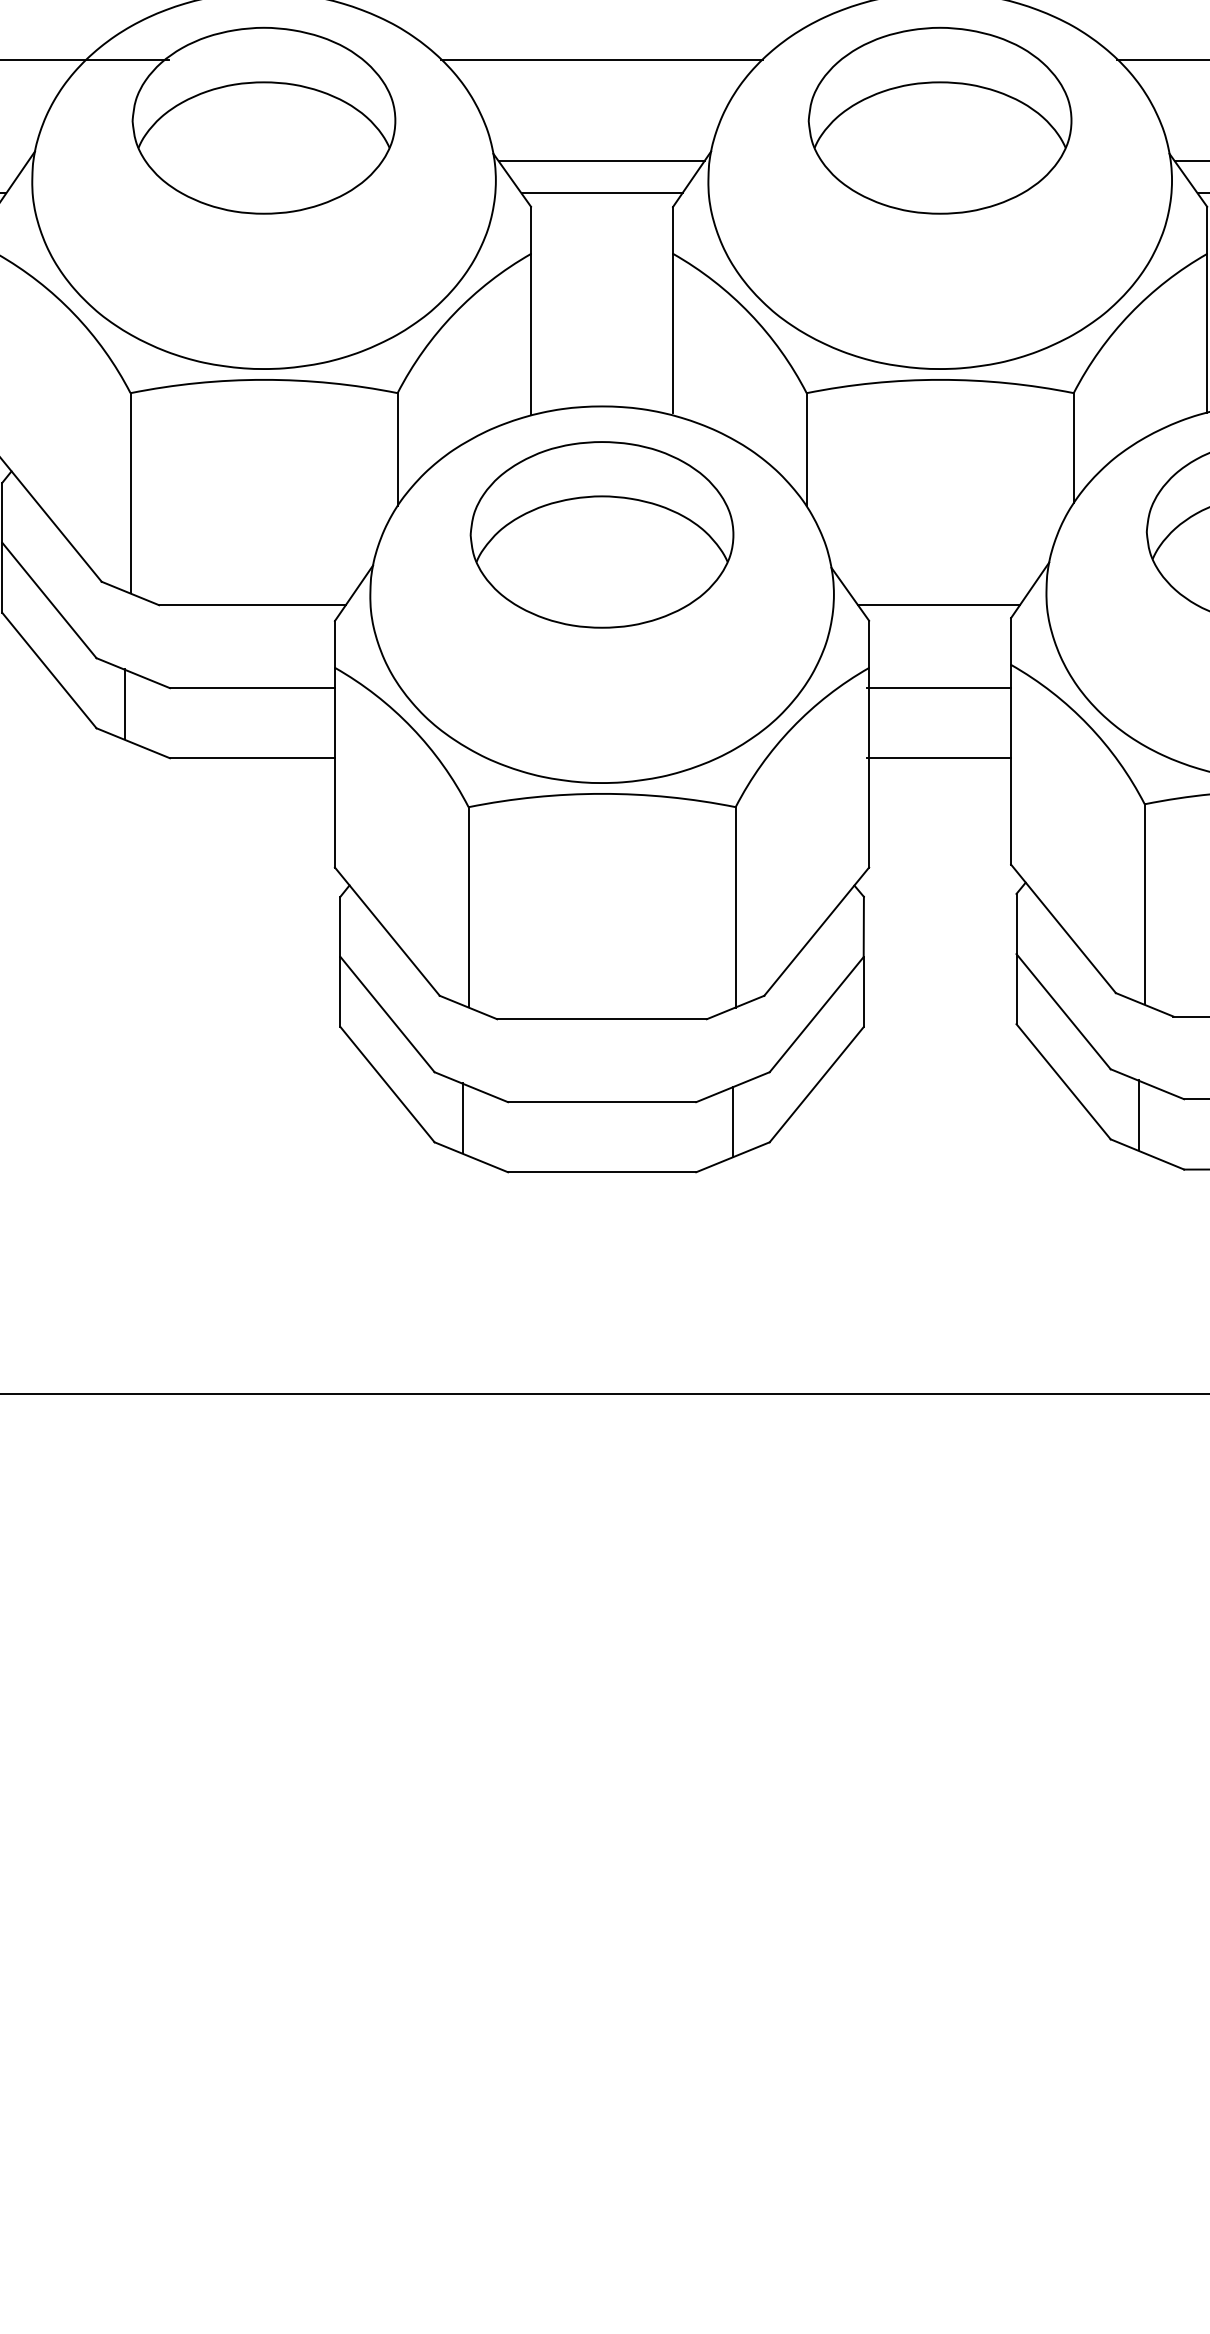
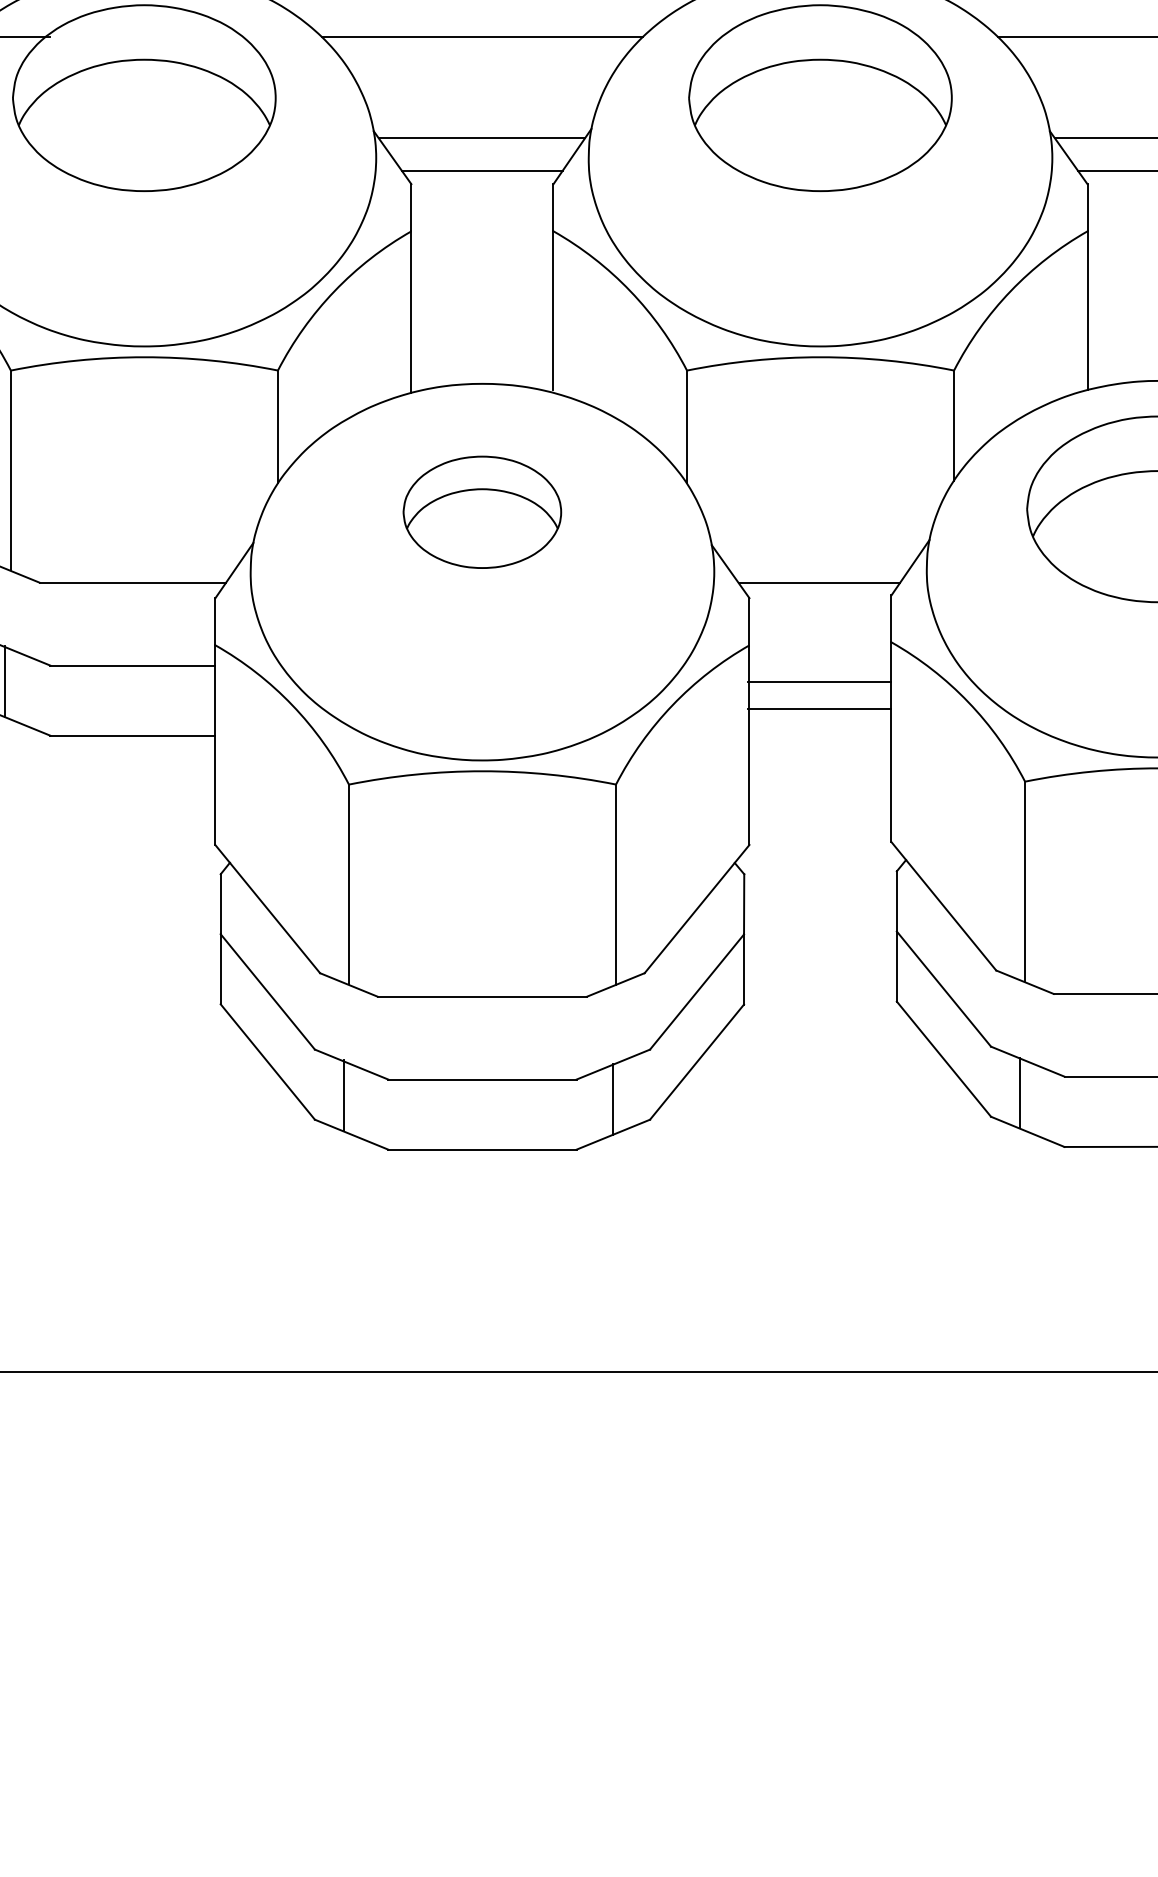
part: (601, 534) -> (481, 511), size x0.6
line: (939, 688) -> (819, 708), moved
line: (939, 758) -> (819, 681), moved

